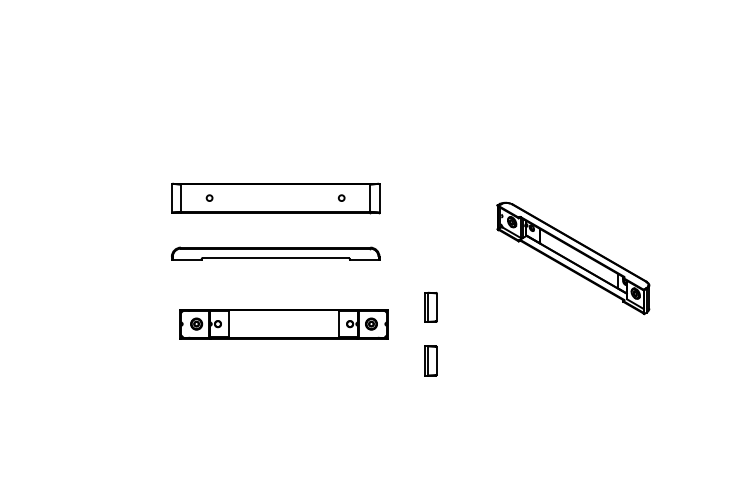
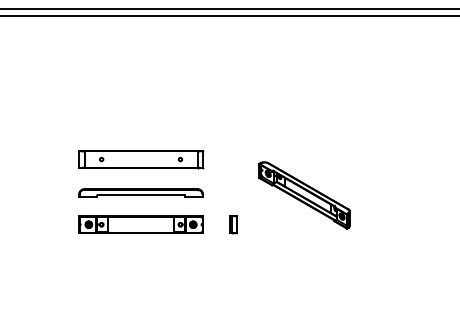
part: (572, 258) -> (304, 195), moved
part: (283, 323) -> (140, 224), moved
part: (430, 360) -> (233, 256), removed

